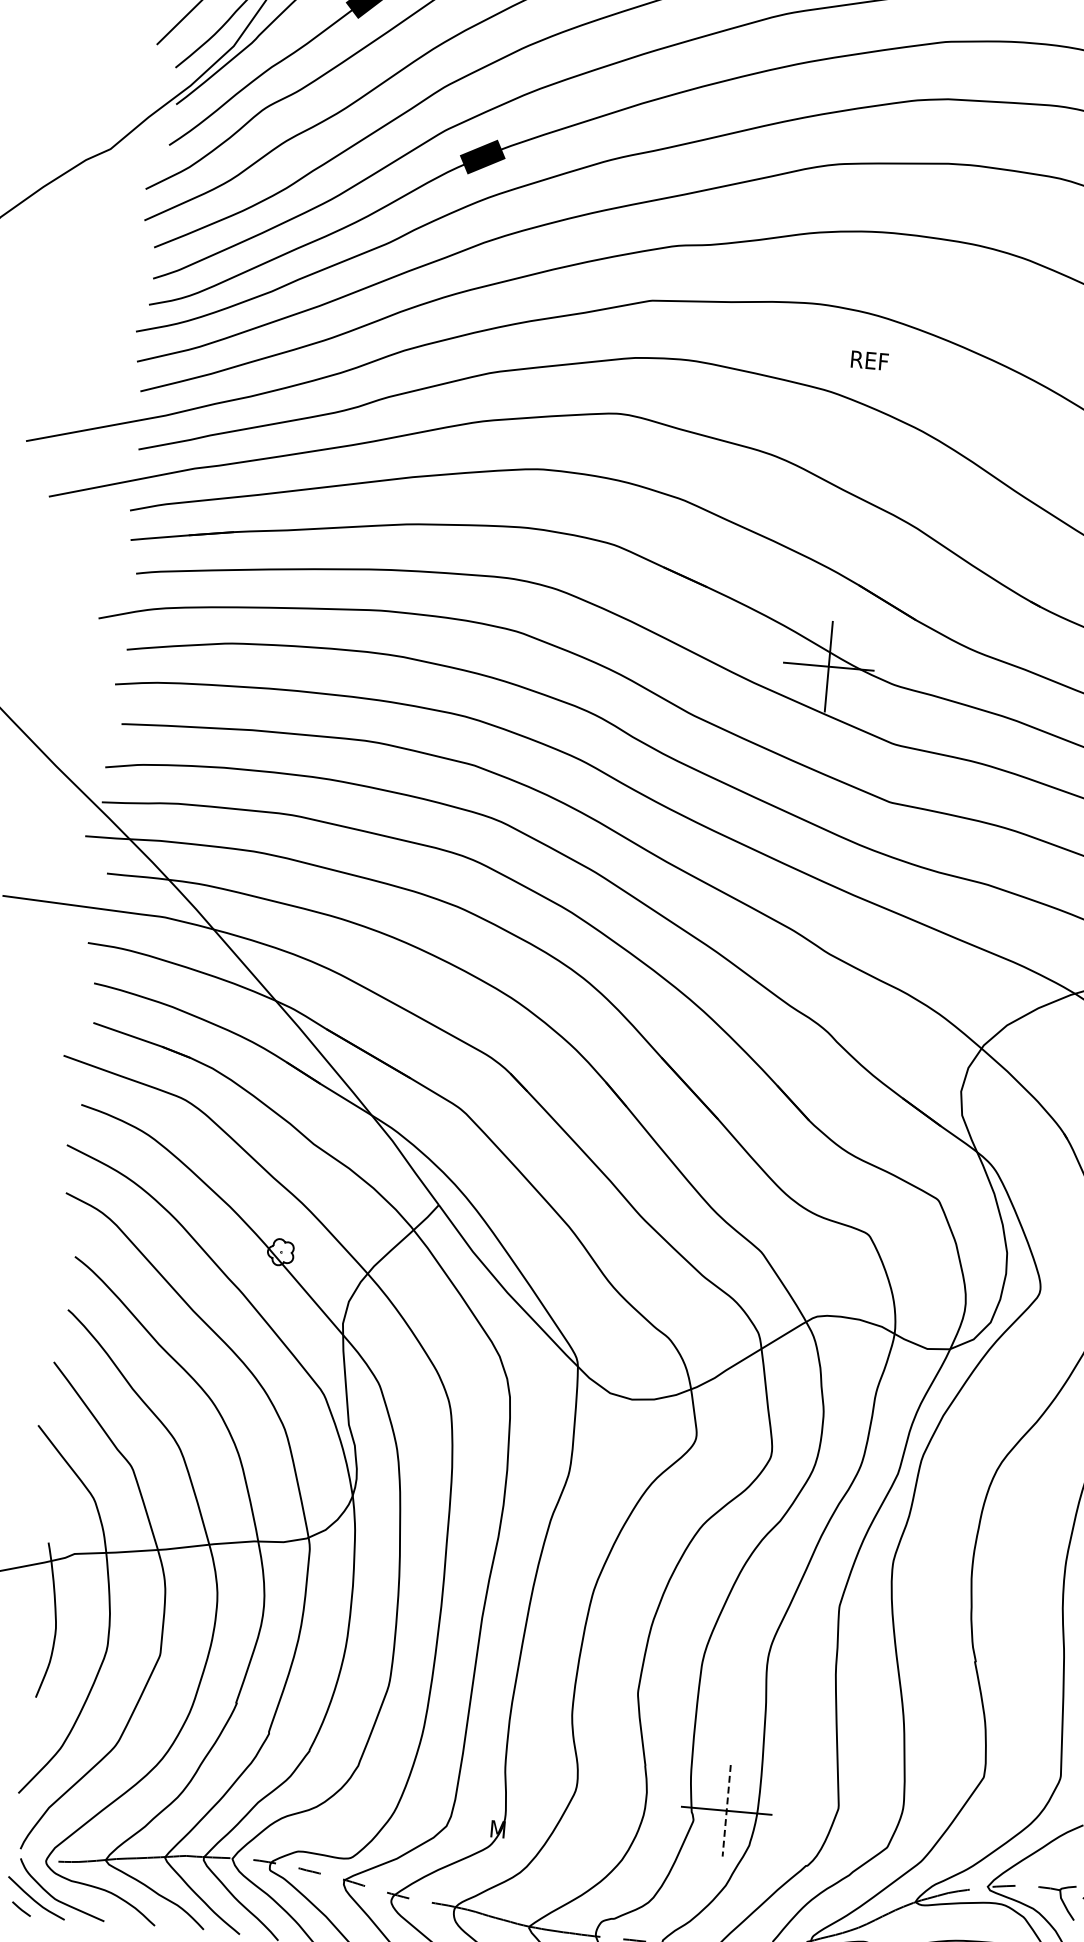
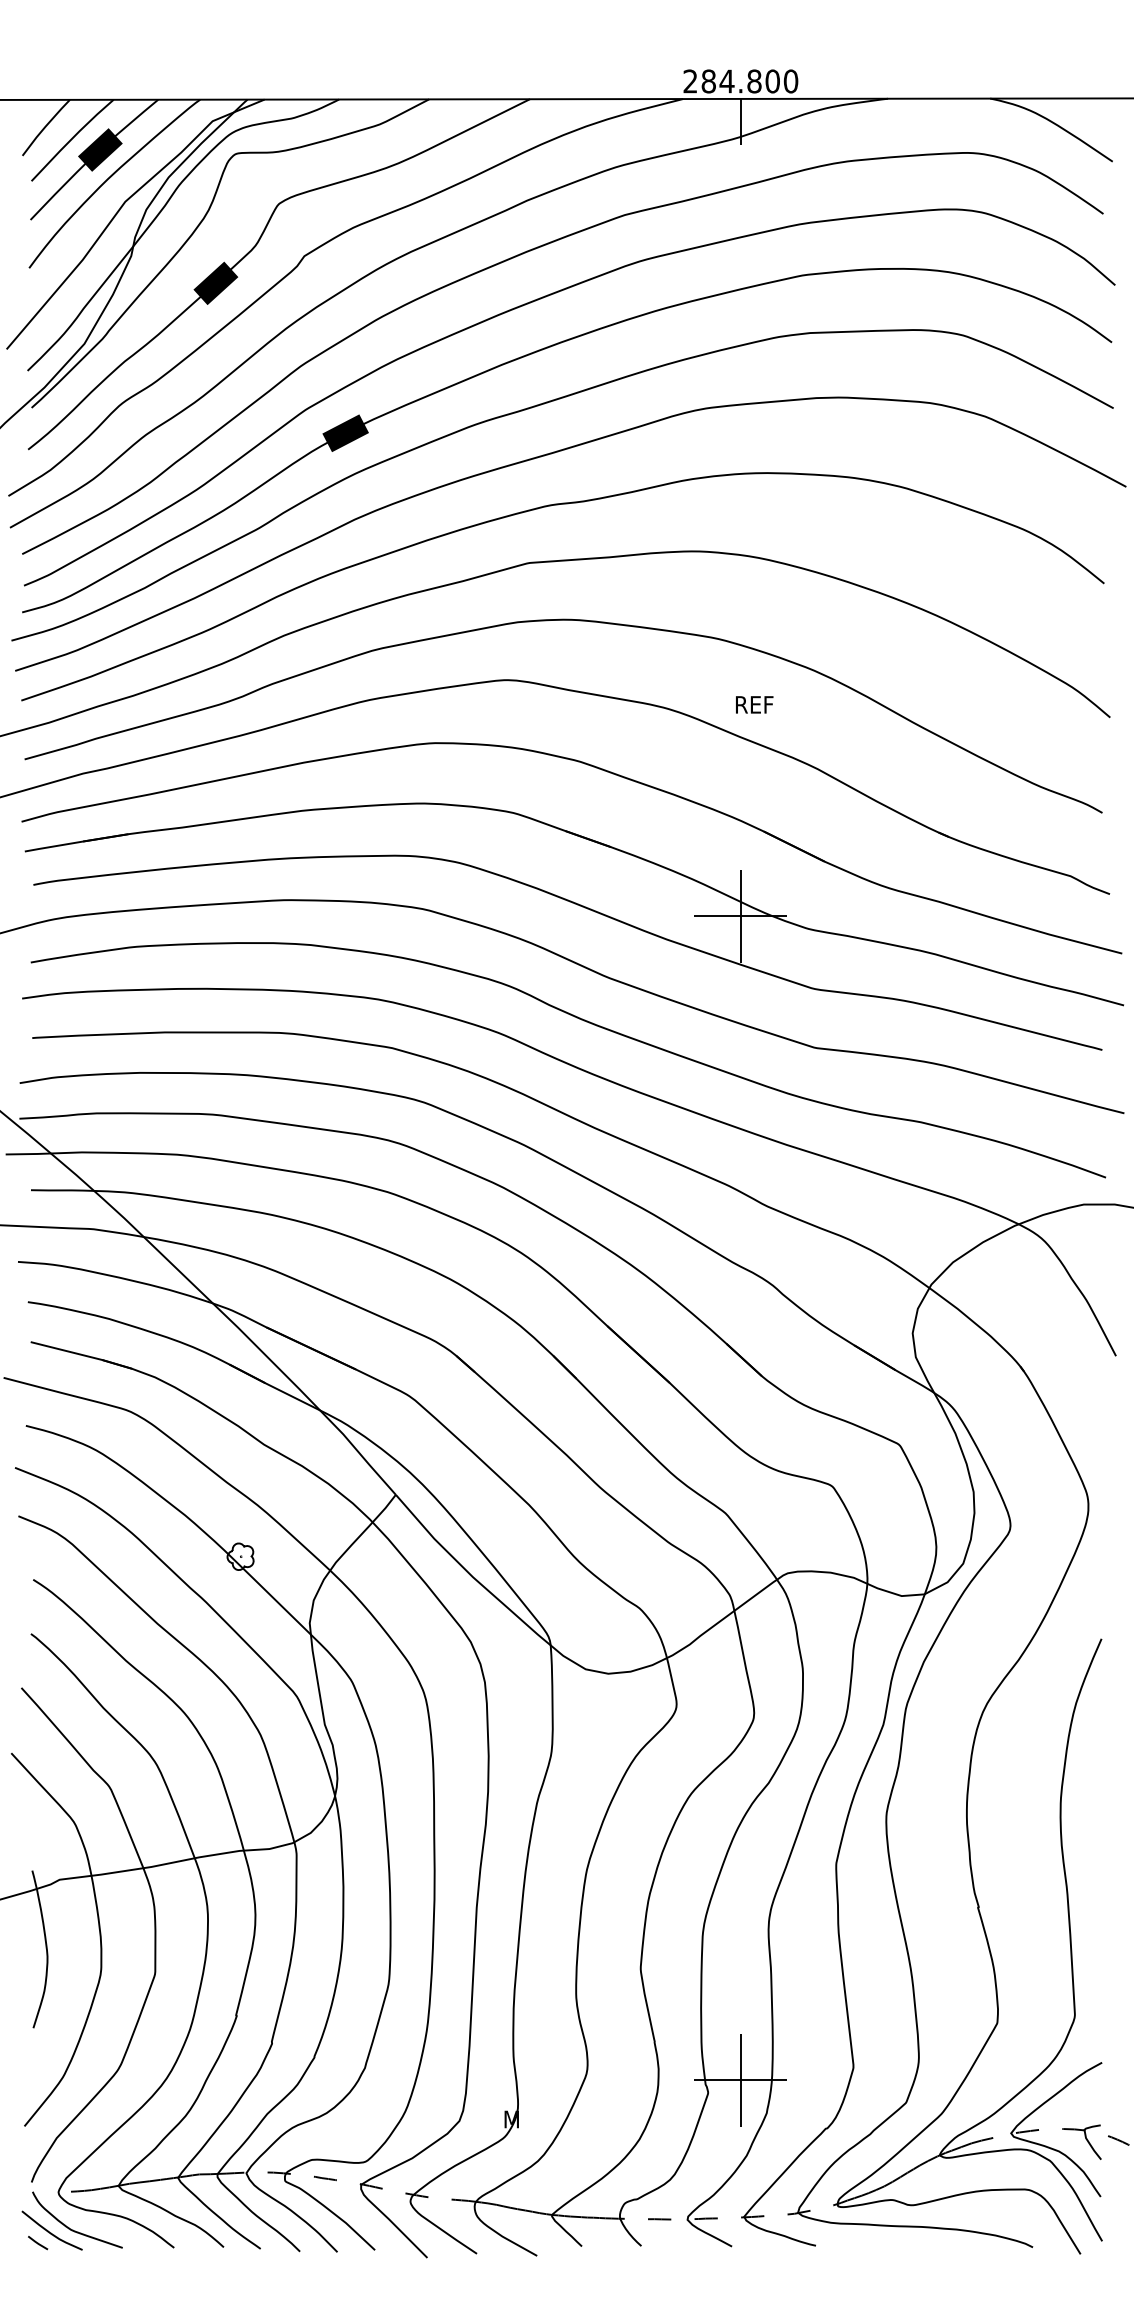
text: (869, 360) -> (754, 704), moved
line: (726, 1811) -> (740, 2080), dashed -> solid

